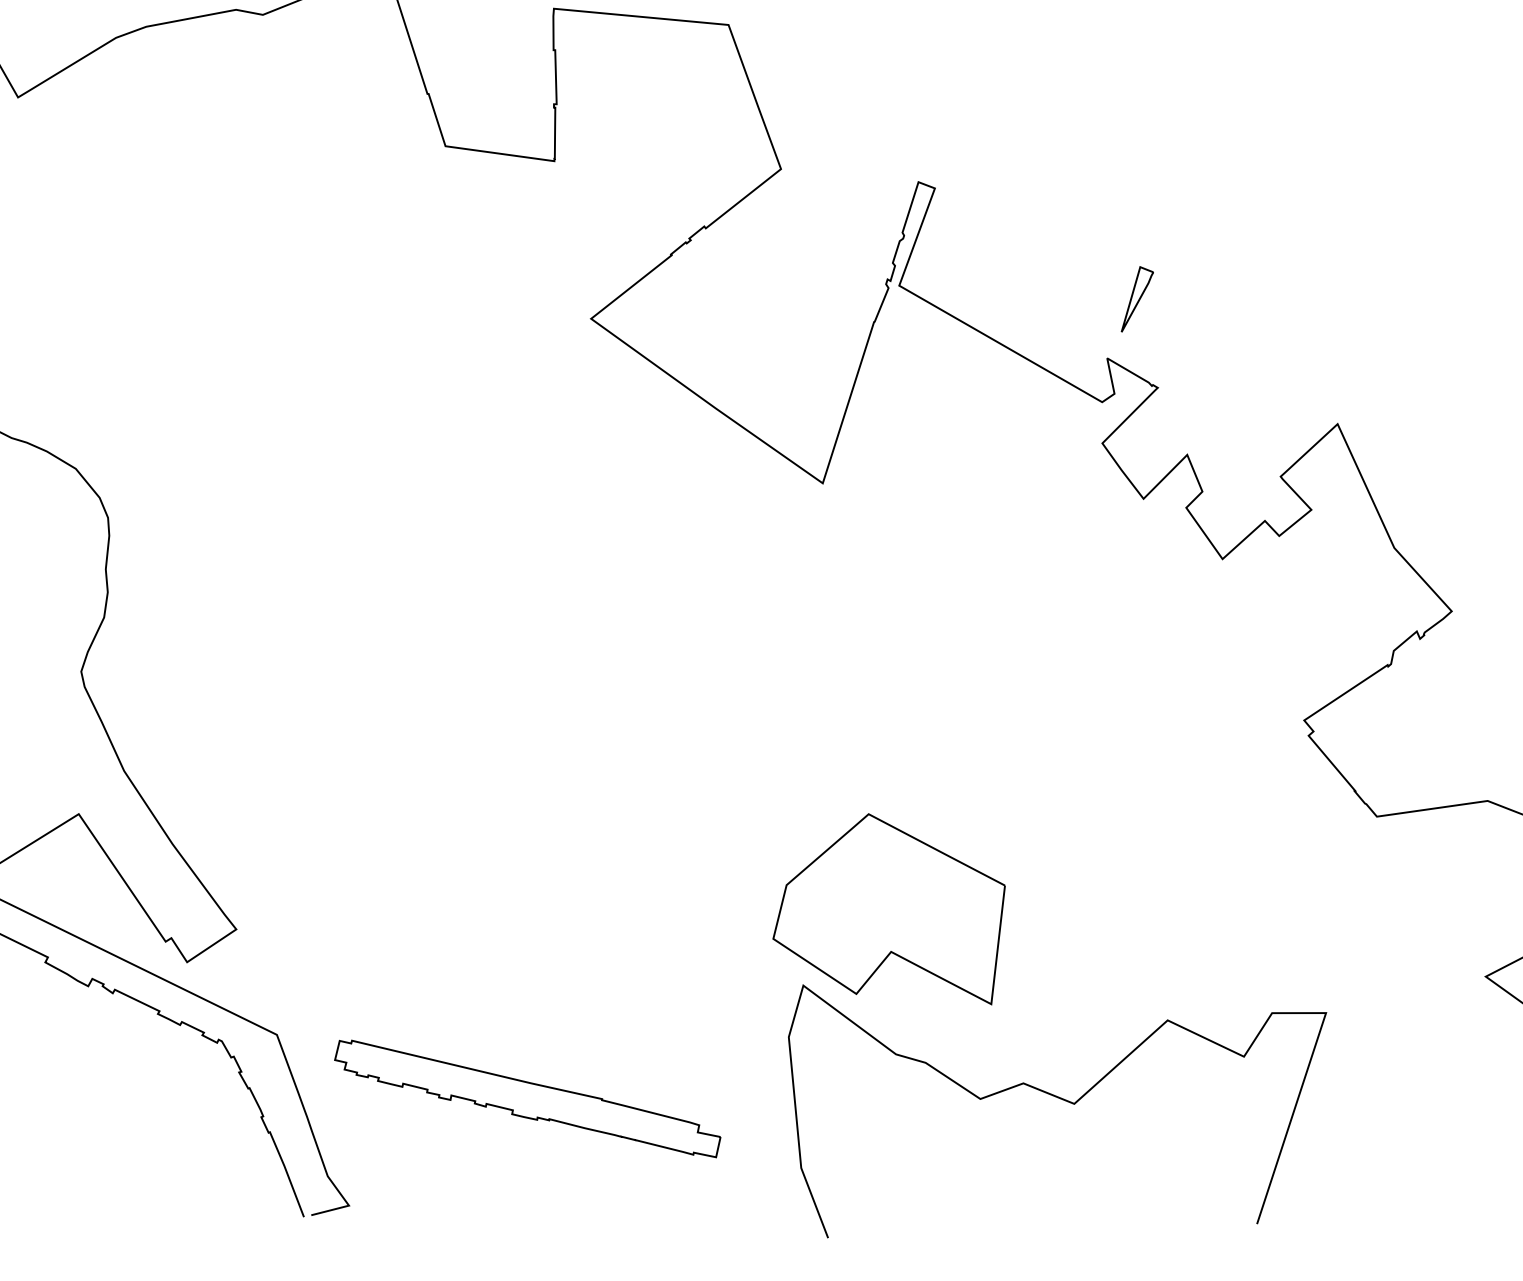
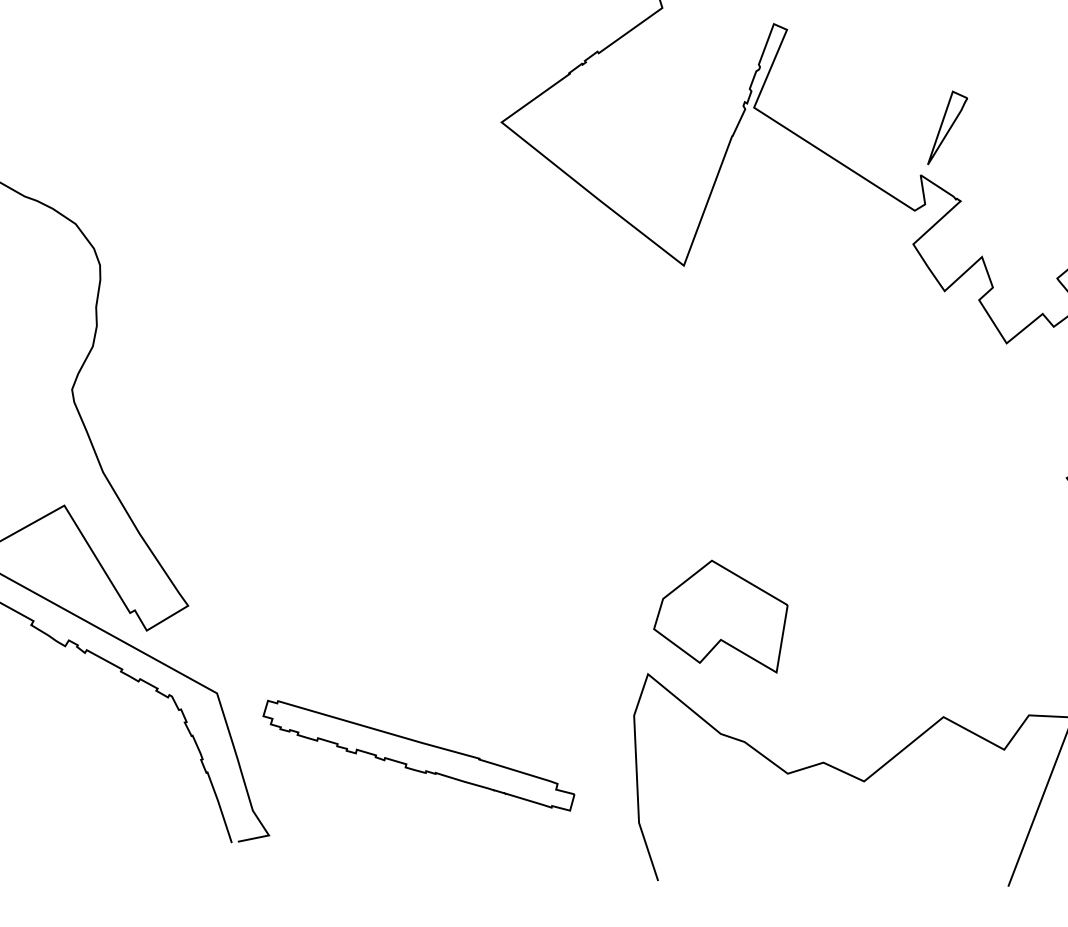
part: (1136, 299) -> (946, 128), size x1.4
part: (888, 909) -> (720, 615), size x0.7

